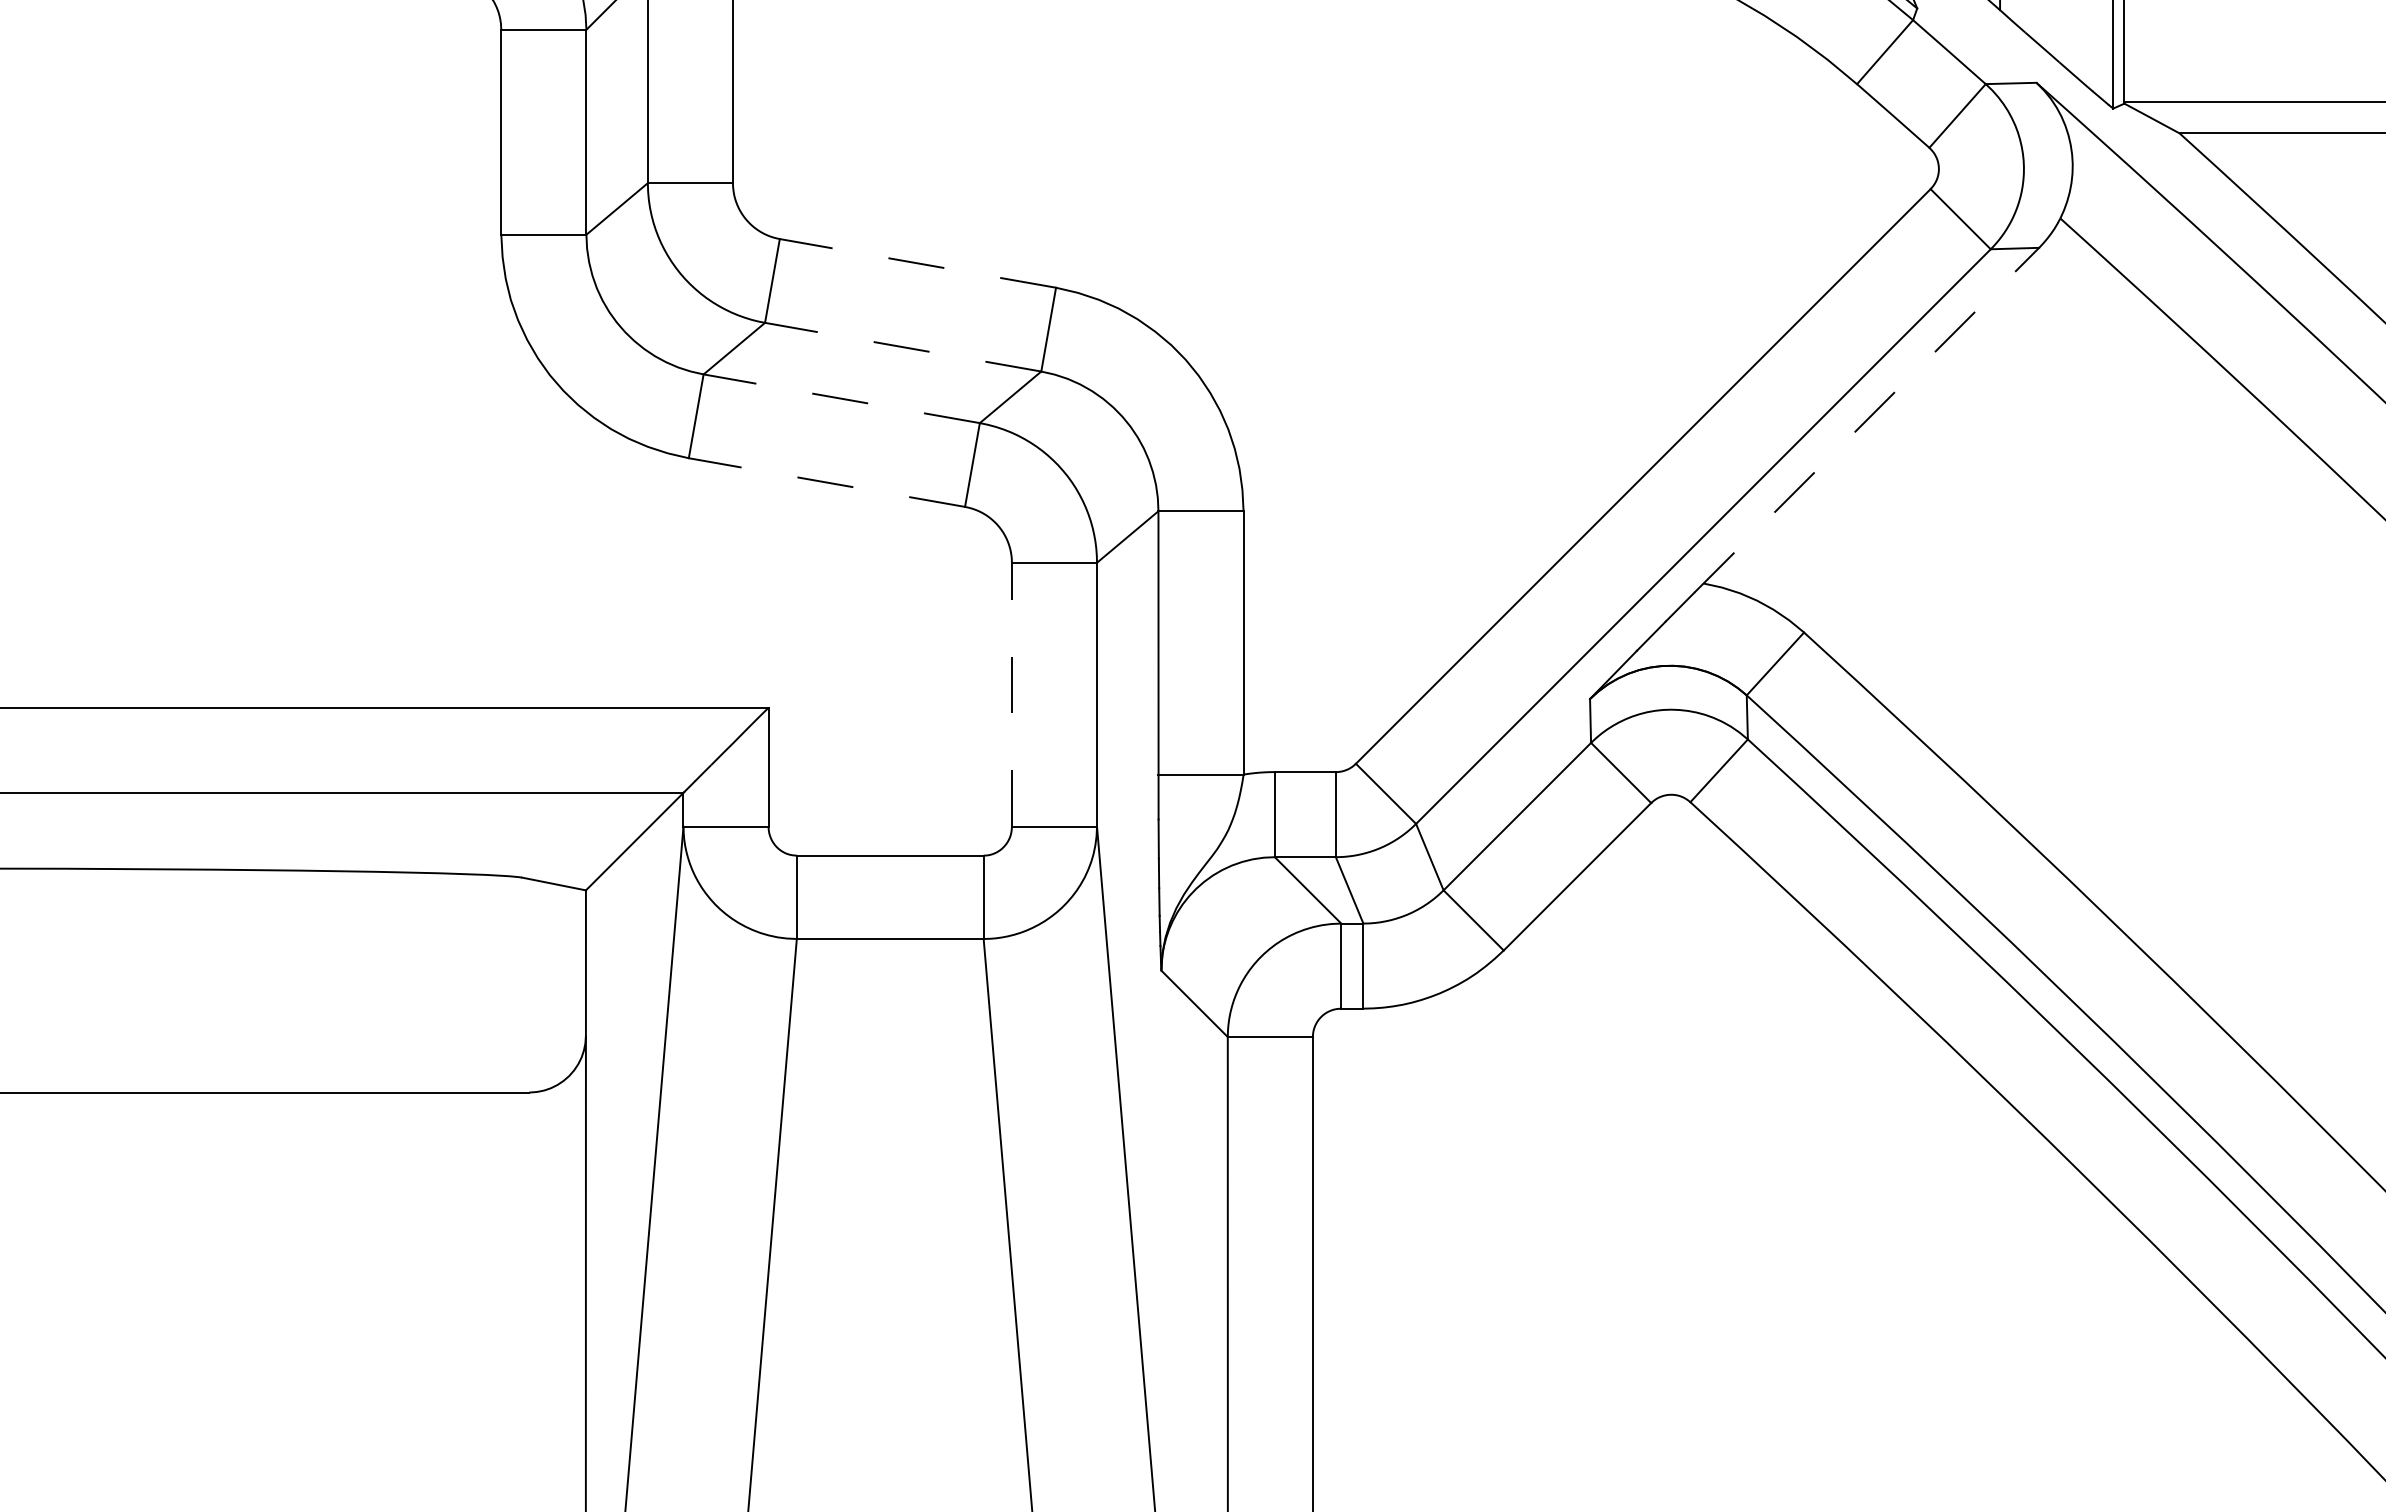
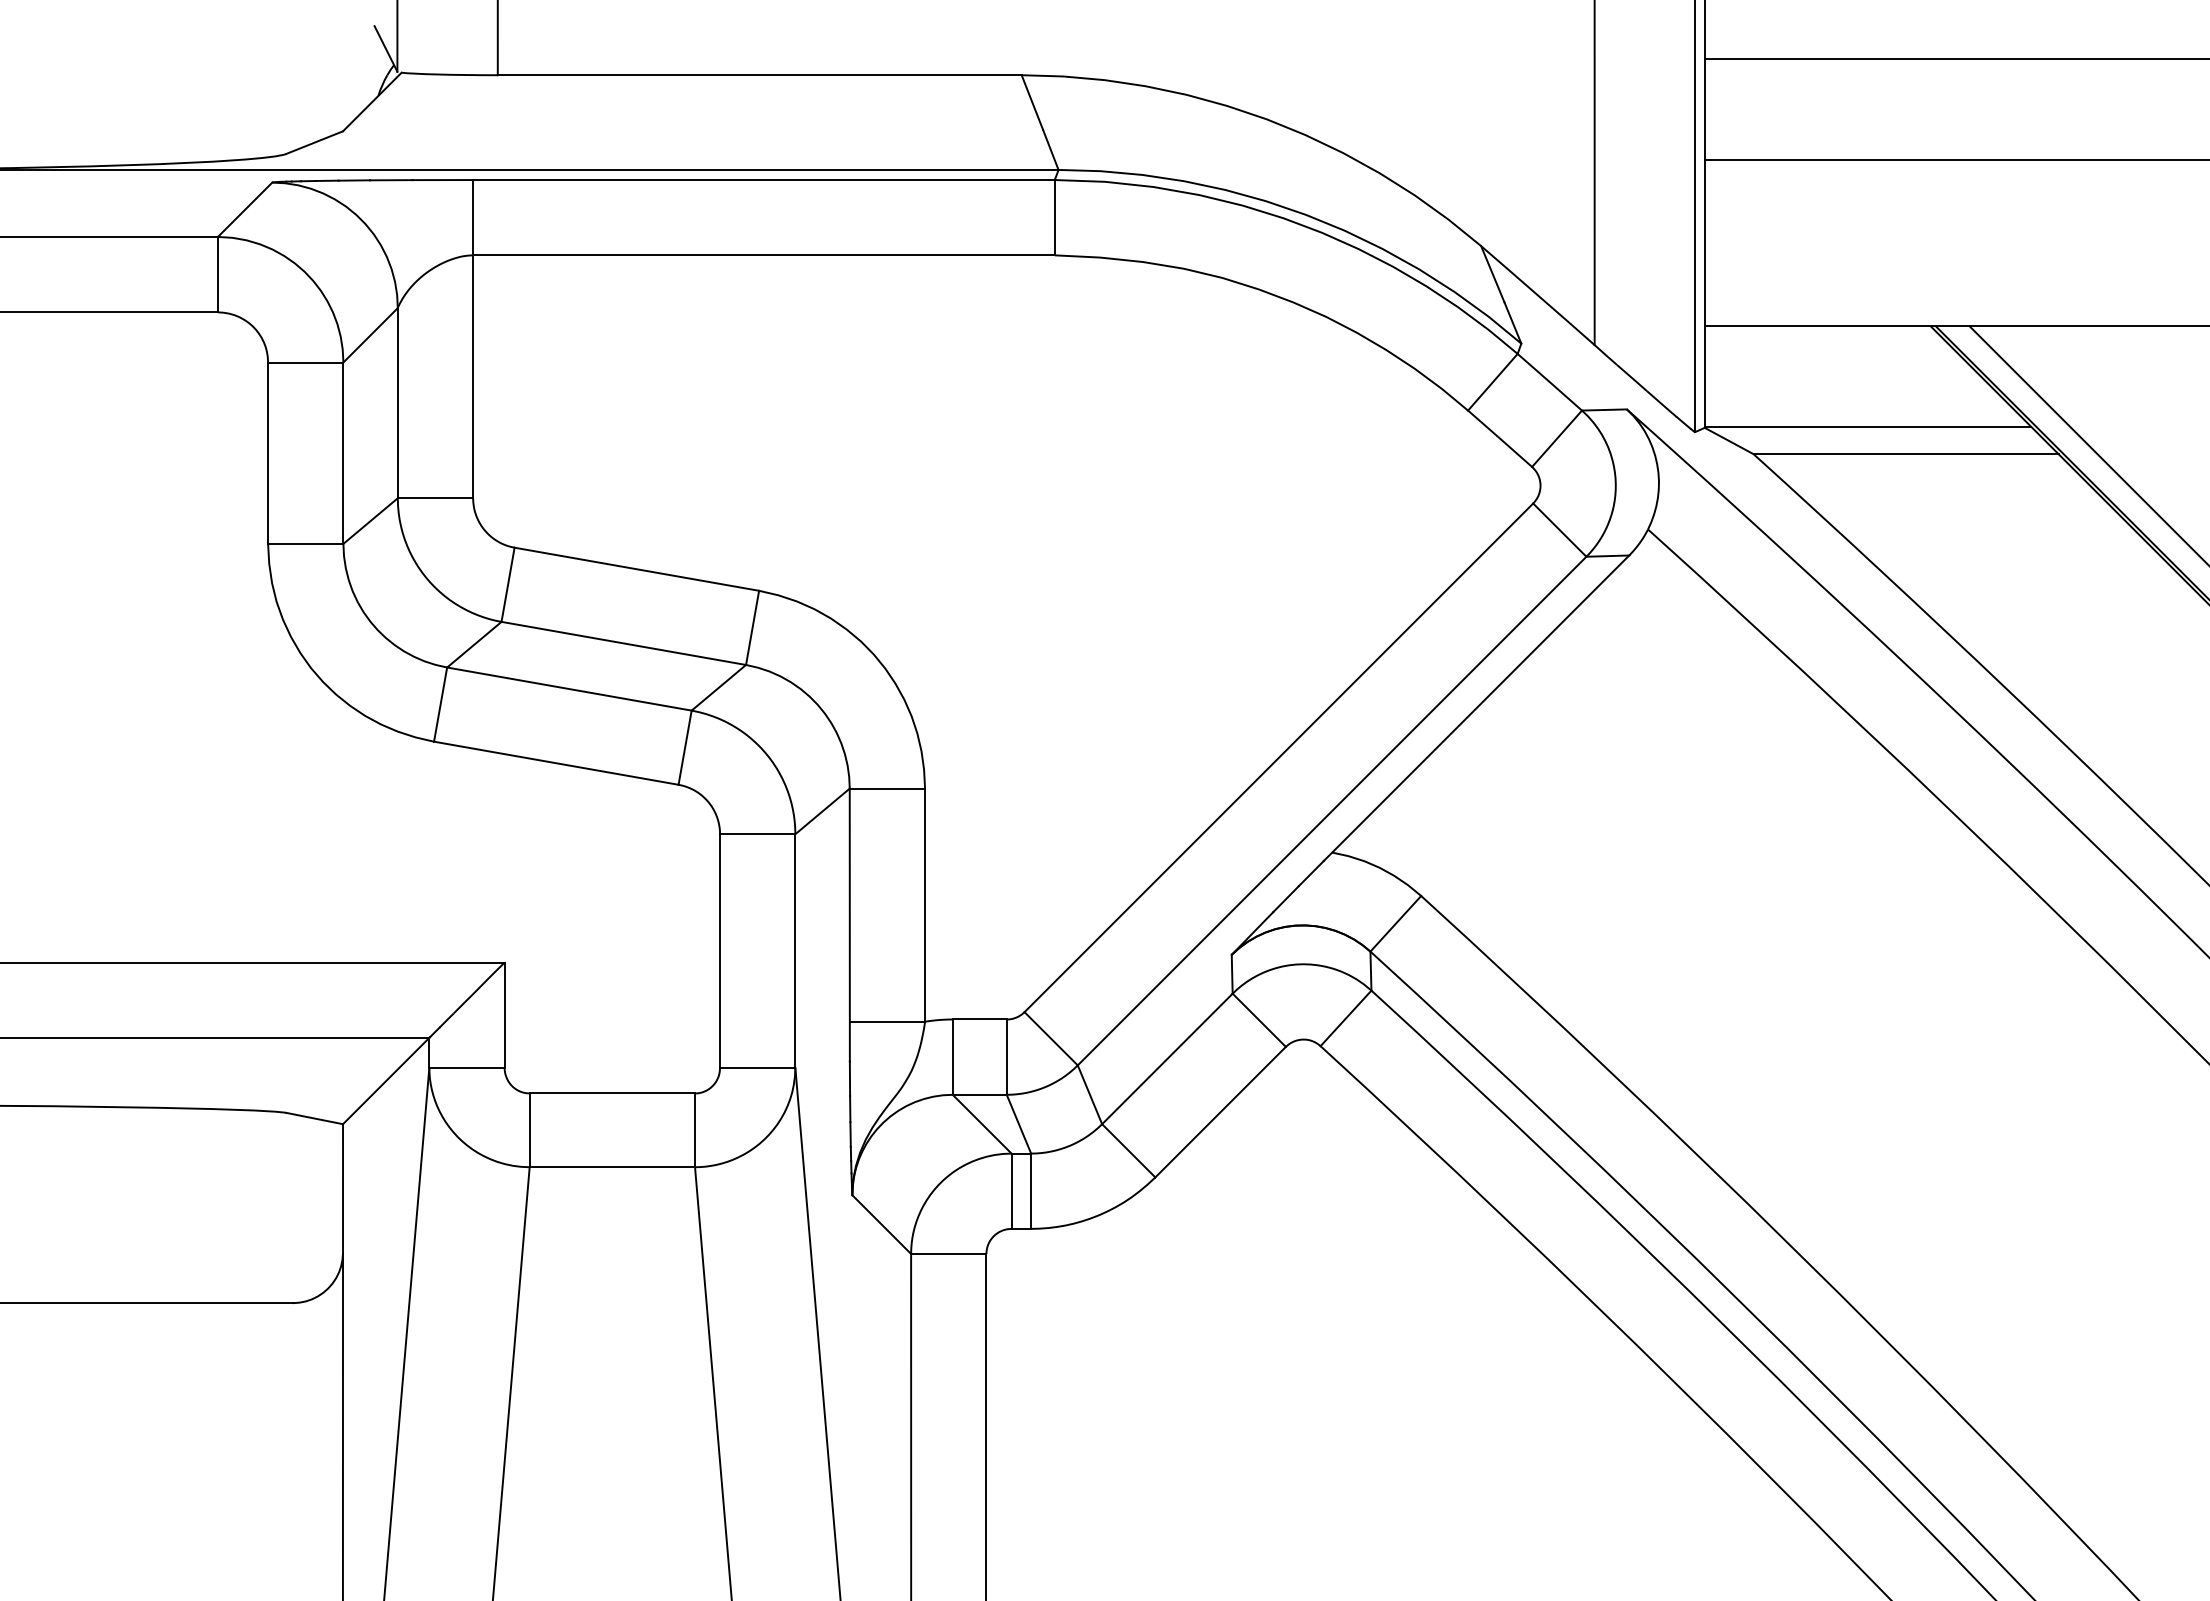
line: (917, 263) -> (636, 569), dashed -> solid
line: (902, 347) -> (623, 643), dashed -> solid
line: (840, 398) -> (568, 688), dashed -> solid
line: (1866, 420) -> (1476, 708), dashed -> solid
line: (826, 482) -> (555, 763), dashed -> solid
line: (1012, 695) -> (720, 951), dashed -> solid

